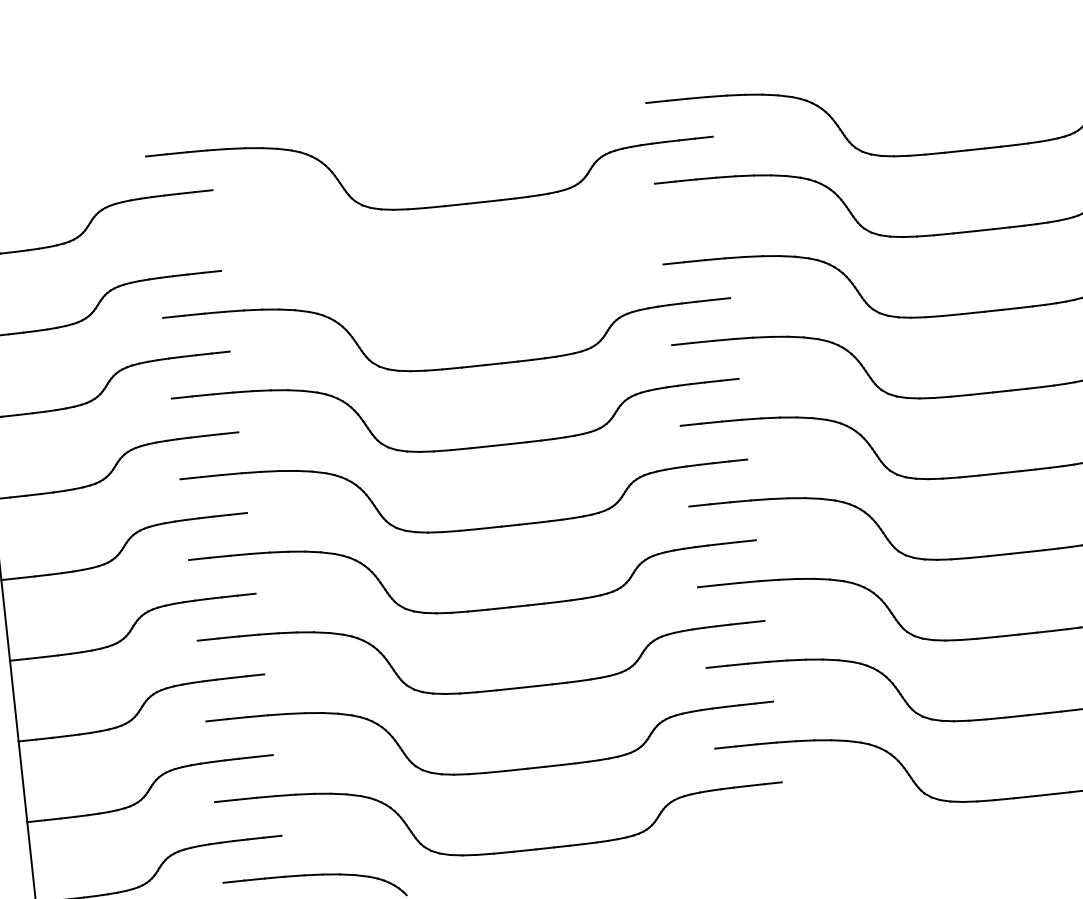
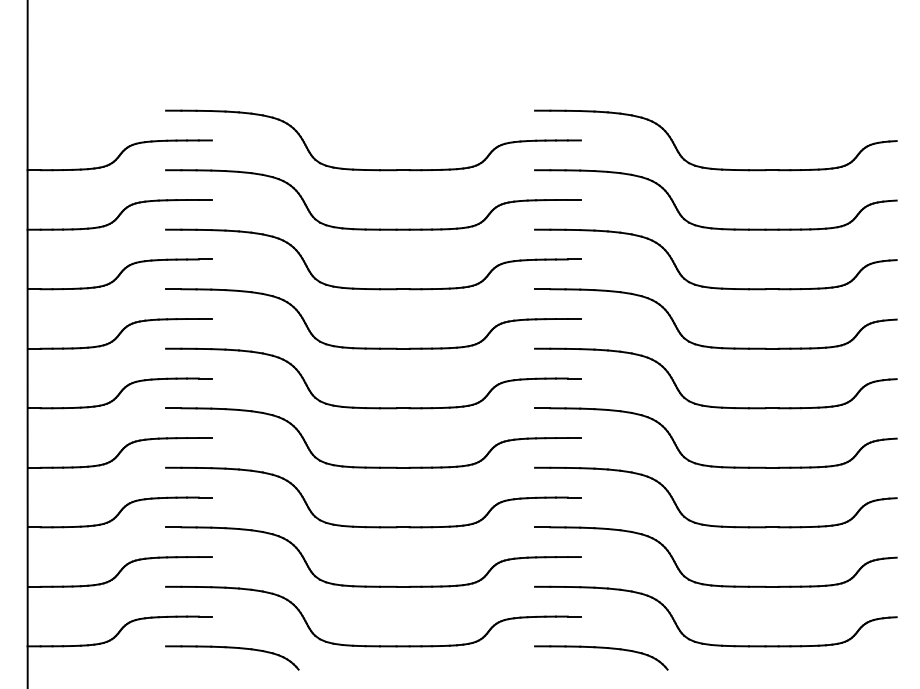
part: (444, 286) -> (373, 228), added
part: (814, 822) -> (601, 648), added

